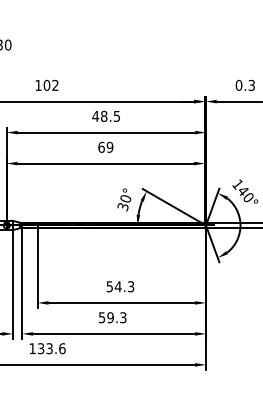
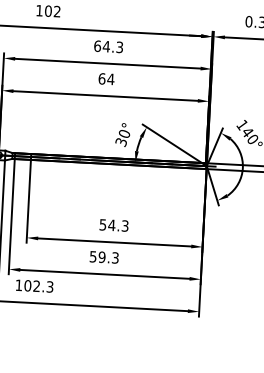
text: (105, 115) -> (107, 45), 48.5 -> 64.3
text: (109, 146) -> (110, 78), 69 -> 64
text: (51, 348) -> (38, 286), 133.6 -> 102.3

